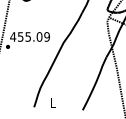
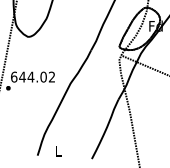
text: (29, 36) -> (32, 76), 455.09 -> 644.02

